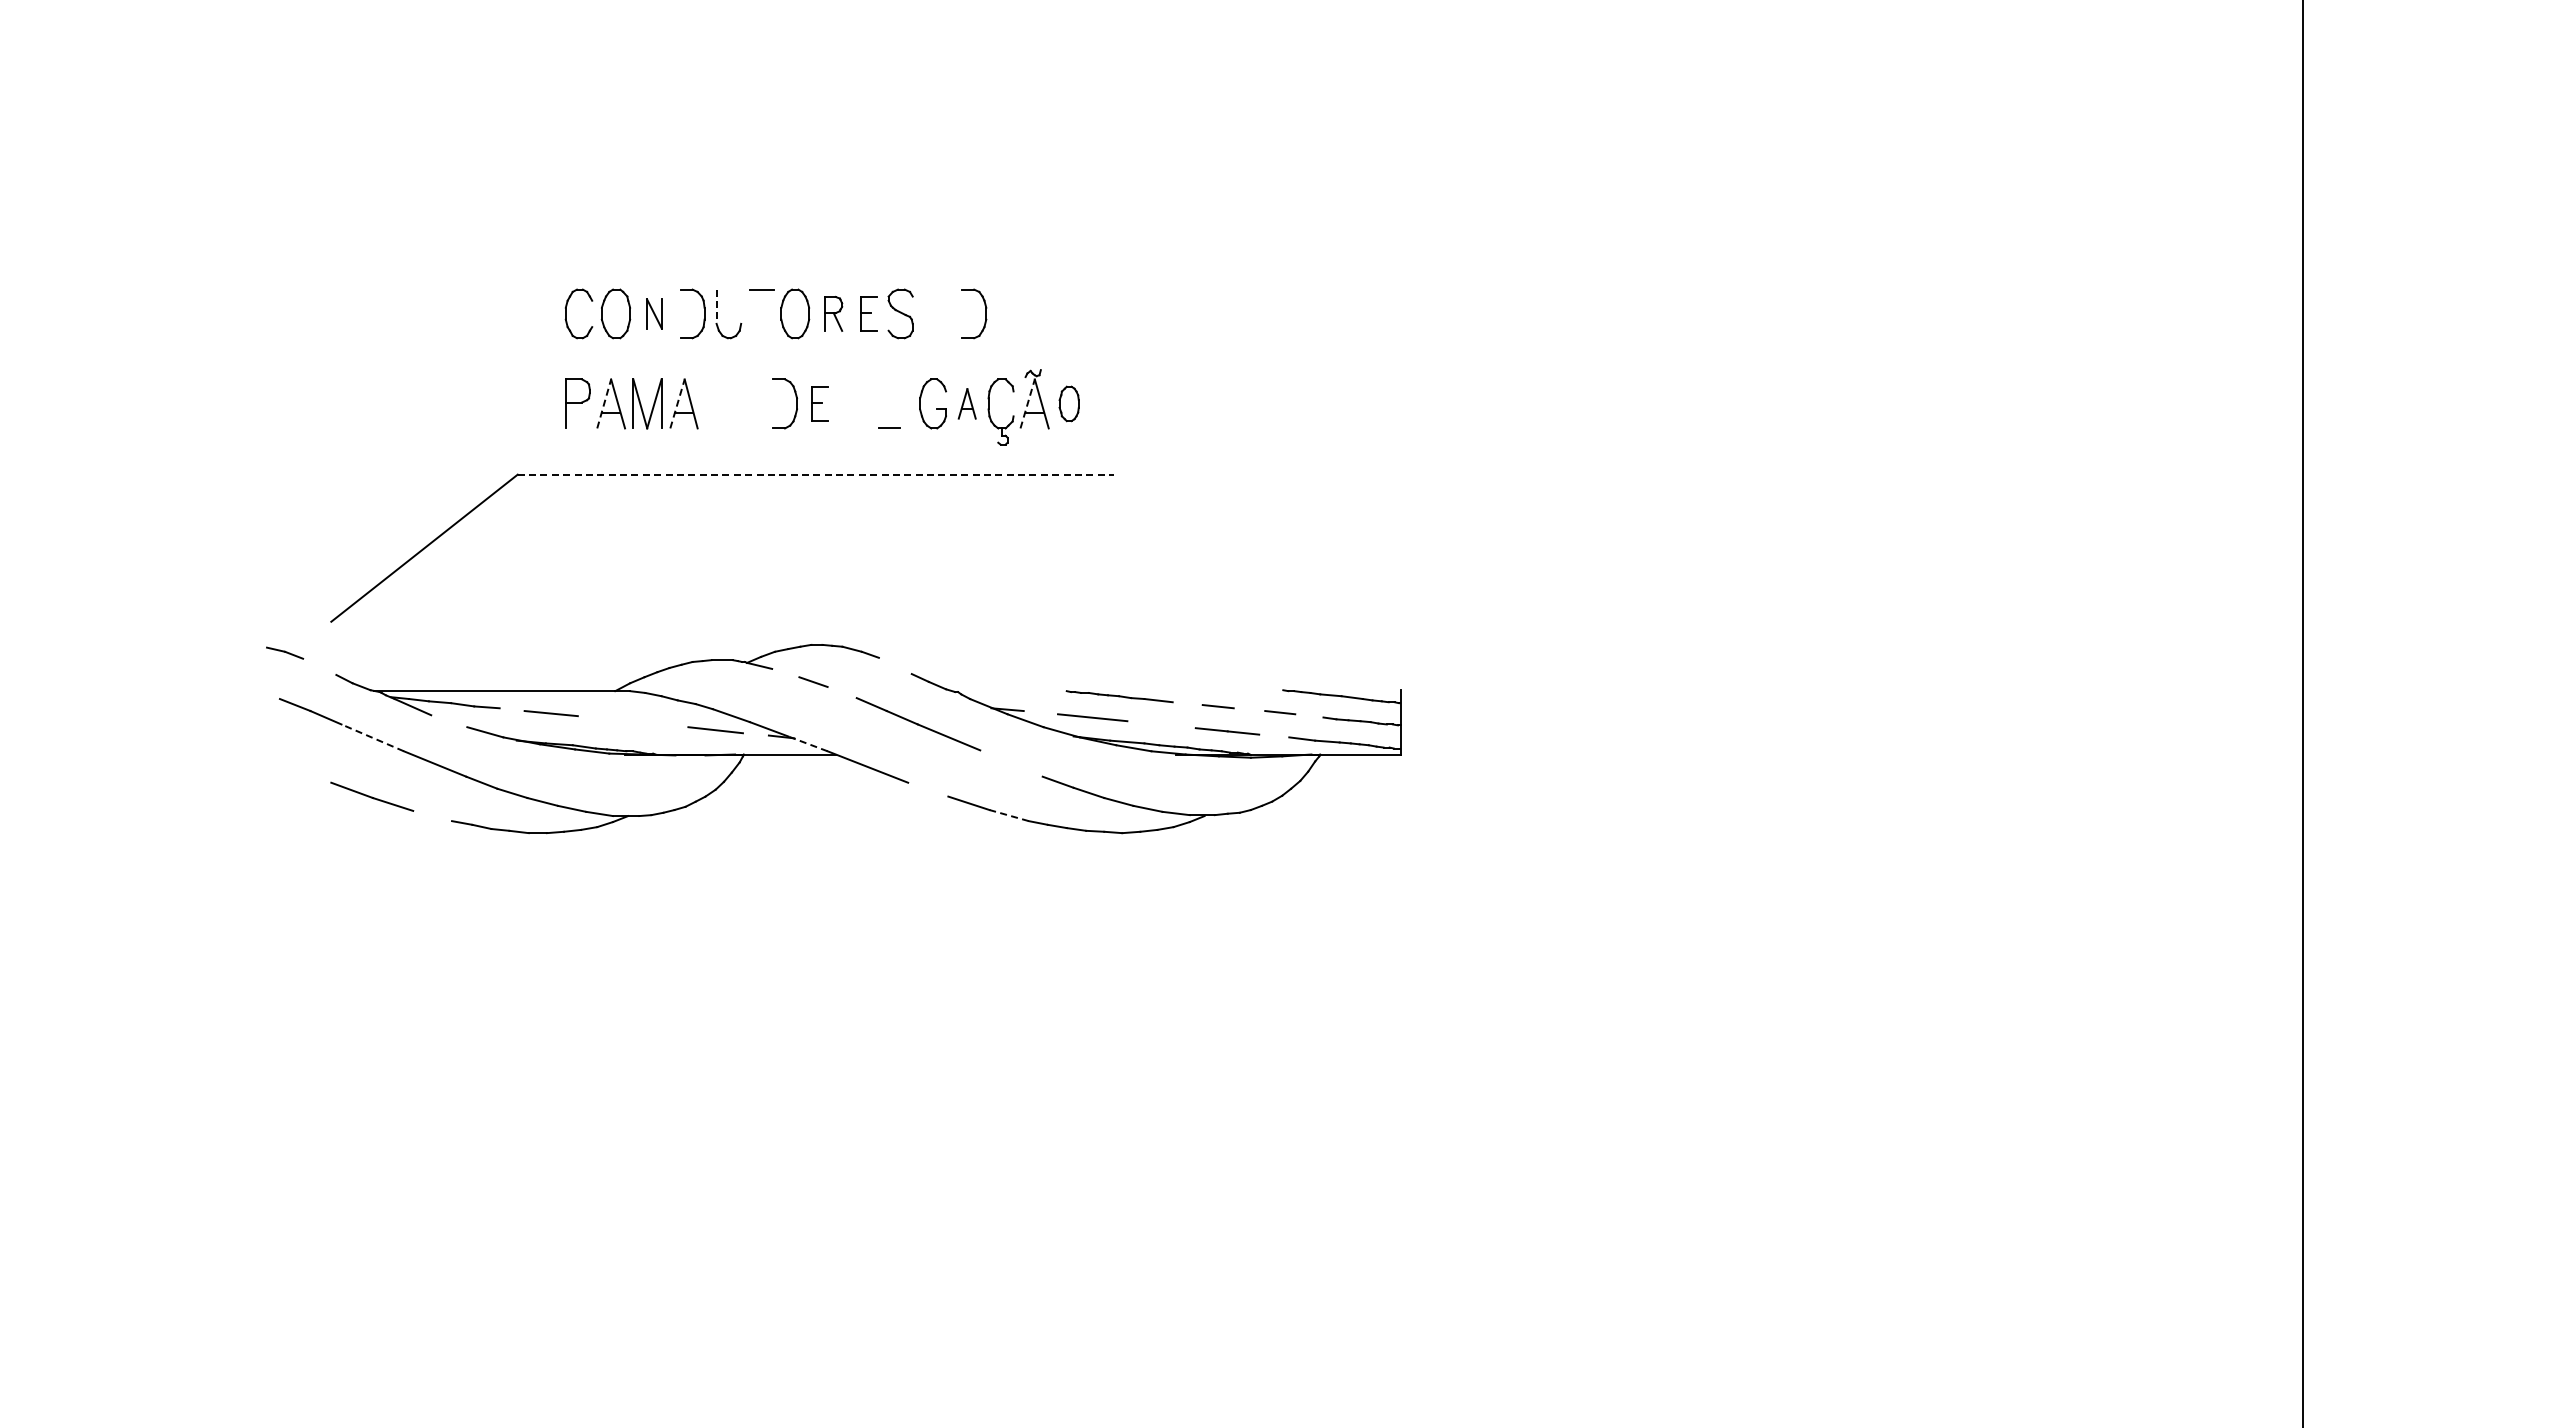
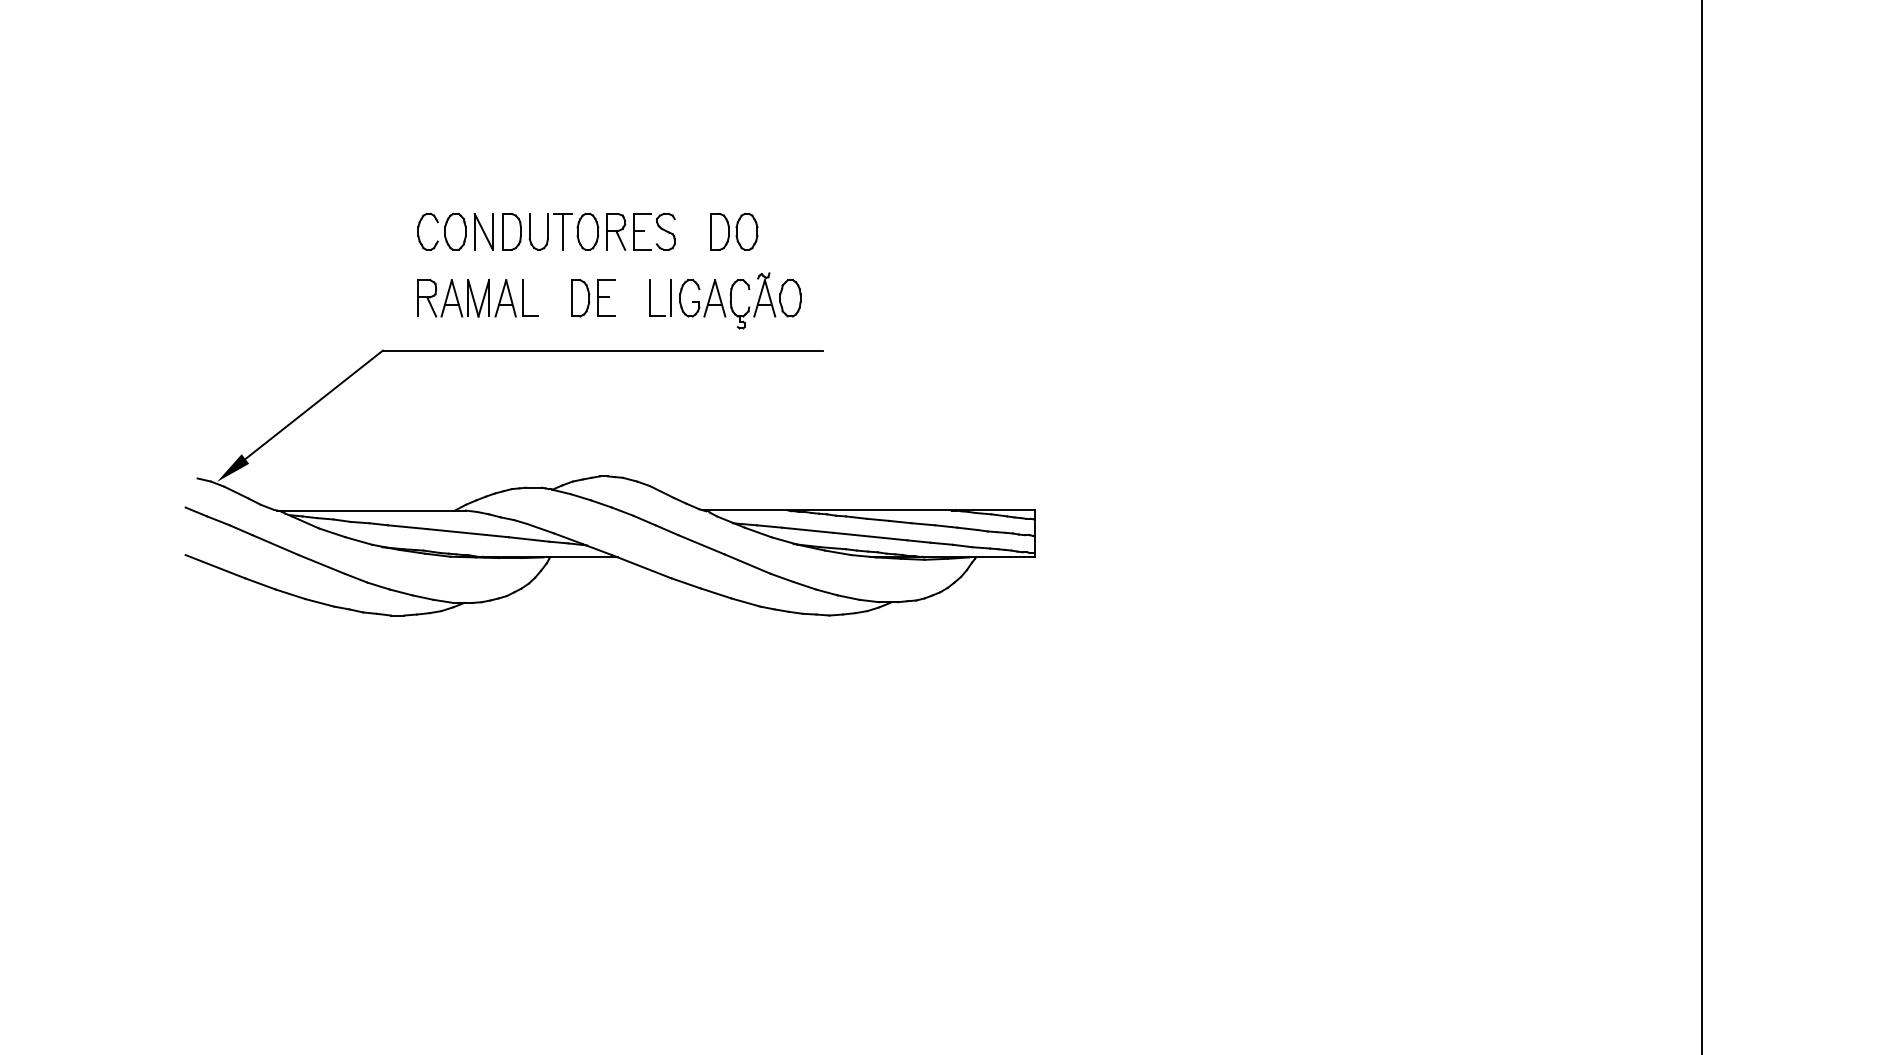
line: (741, 306) -> (548, 226), added
line: (716, 307) -> (529, 227), dashed -> solid
part: (654, 313) -> (483, 231), size x1.67
line: (680, 313) -> (503, 231), added
line: (761, 313) -> (562, 231), added
part: (833, 313) -> (616, 231), size x1.43
part: (869, 313) -> (642, 231), size x1.43
line: (962, 313) -> (711, 231), added
part: (1010, 313) -> (746, 231), added
line: (604, 403) -> (446, 298), dashed -> solid
line: (677, 403) -> (500, 298), dashed -> solid
part: (707, 403) -> (523, 298), added
line: (773, 403) -> (571, 298), added
part: (819, 403) -> (605, 298), size x1.43
line: (878, 403) -> (649, 298), added
line: (908, 403) -> (671, 298), added
part: (967, 403) -> (715, 298), size x1.67
line: (1027, 403) -> (759, 298), dashed -> solid
part: (1068, 403) -> (789, 298), size x1.43
line: (583, 415) -> (431, 306), added
line: (816, 474) -> (603, 350), dashed -> solid
fill: (314, 633) -> (232, 468), added
line: (894, 665) -> (661, 491), added
line: (319, 666) -> (236, 492), added
line: (785, 672) -> (580, 496), added
line: (1175, 690) -> (868, 510), added
line: (264, 692) -> (195, 511), added
line: (841, 692) -> (622, 511), added
line: (1187, 703) -> (877, 519), added
line: (511, 709) -> (378, 524), added
line: (1249, 709) -> (923, 524), added
line: (1040, 712) -> (769, 526), added
line: (1309, 715) -> (967, 528), added
line: (449, 721) -> (332, 533), added
line: (632, 721) -> (467, 533), added
line: (1161, 724) -> (858, 535), added
line: (755, 734) -> (558, 542), added
line: (1274, 735) -> (942, 543), added
line: (372, 737) -> (275, 544), dashed -> solid
line: (807, 743) -> (596, 549), dashed -> solid
line: (1011, 763) -> (747, 564), added
line: (290, 766) -> (214, 566), added
line: (928, 789) -> (686, 583), added
line: (432, 815) -> (319, 602), added
line: (1008, 815) -> (745, 602), dashed -> solid

